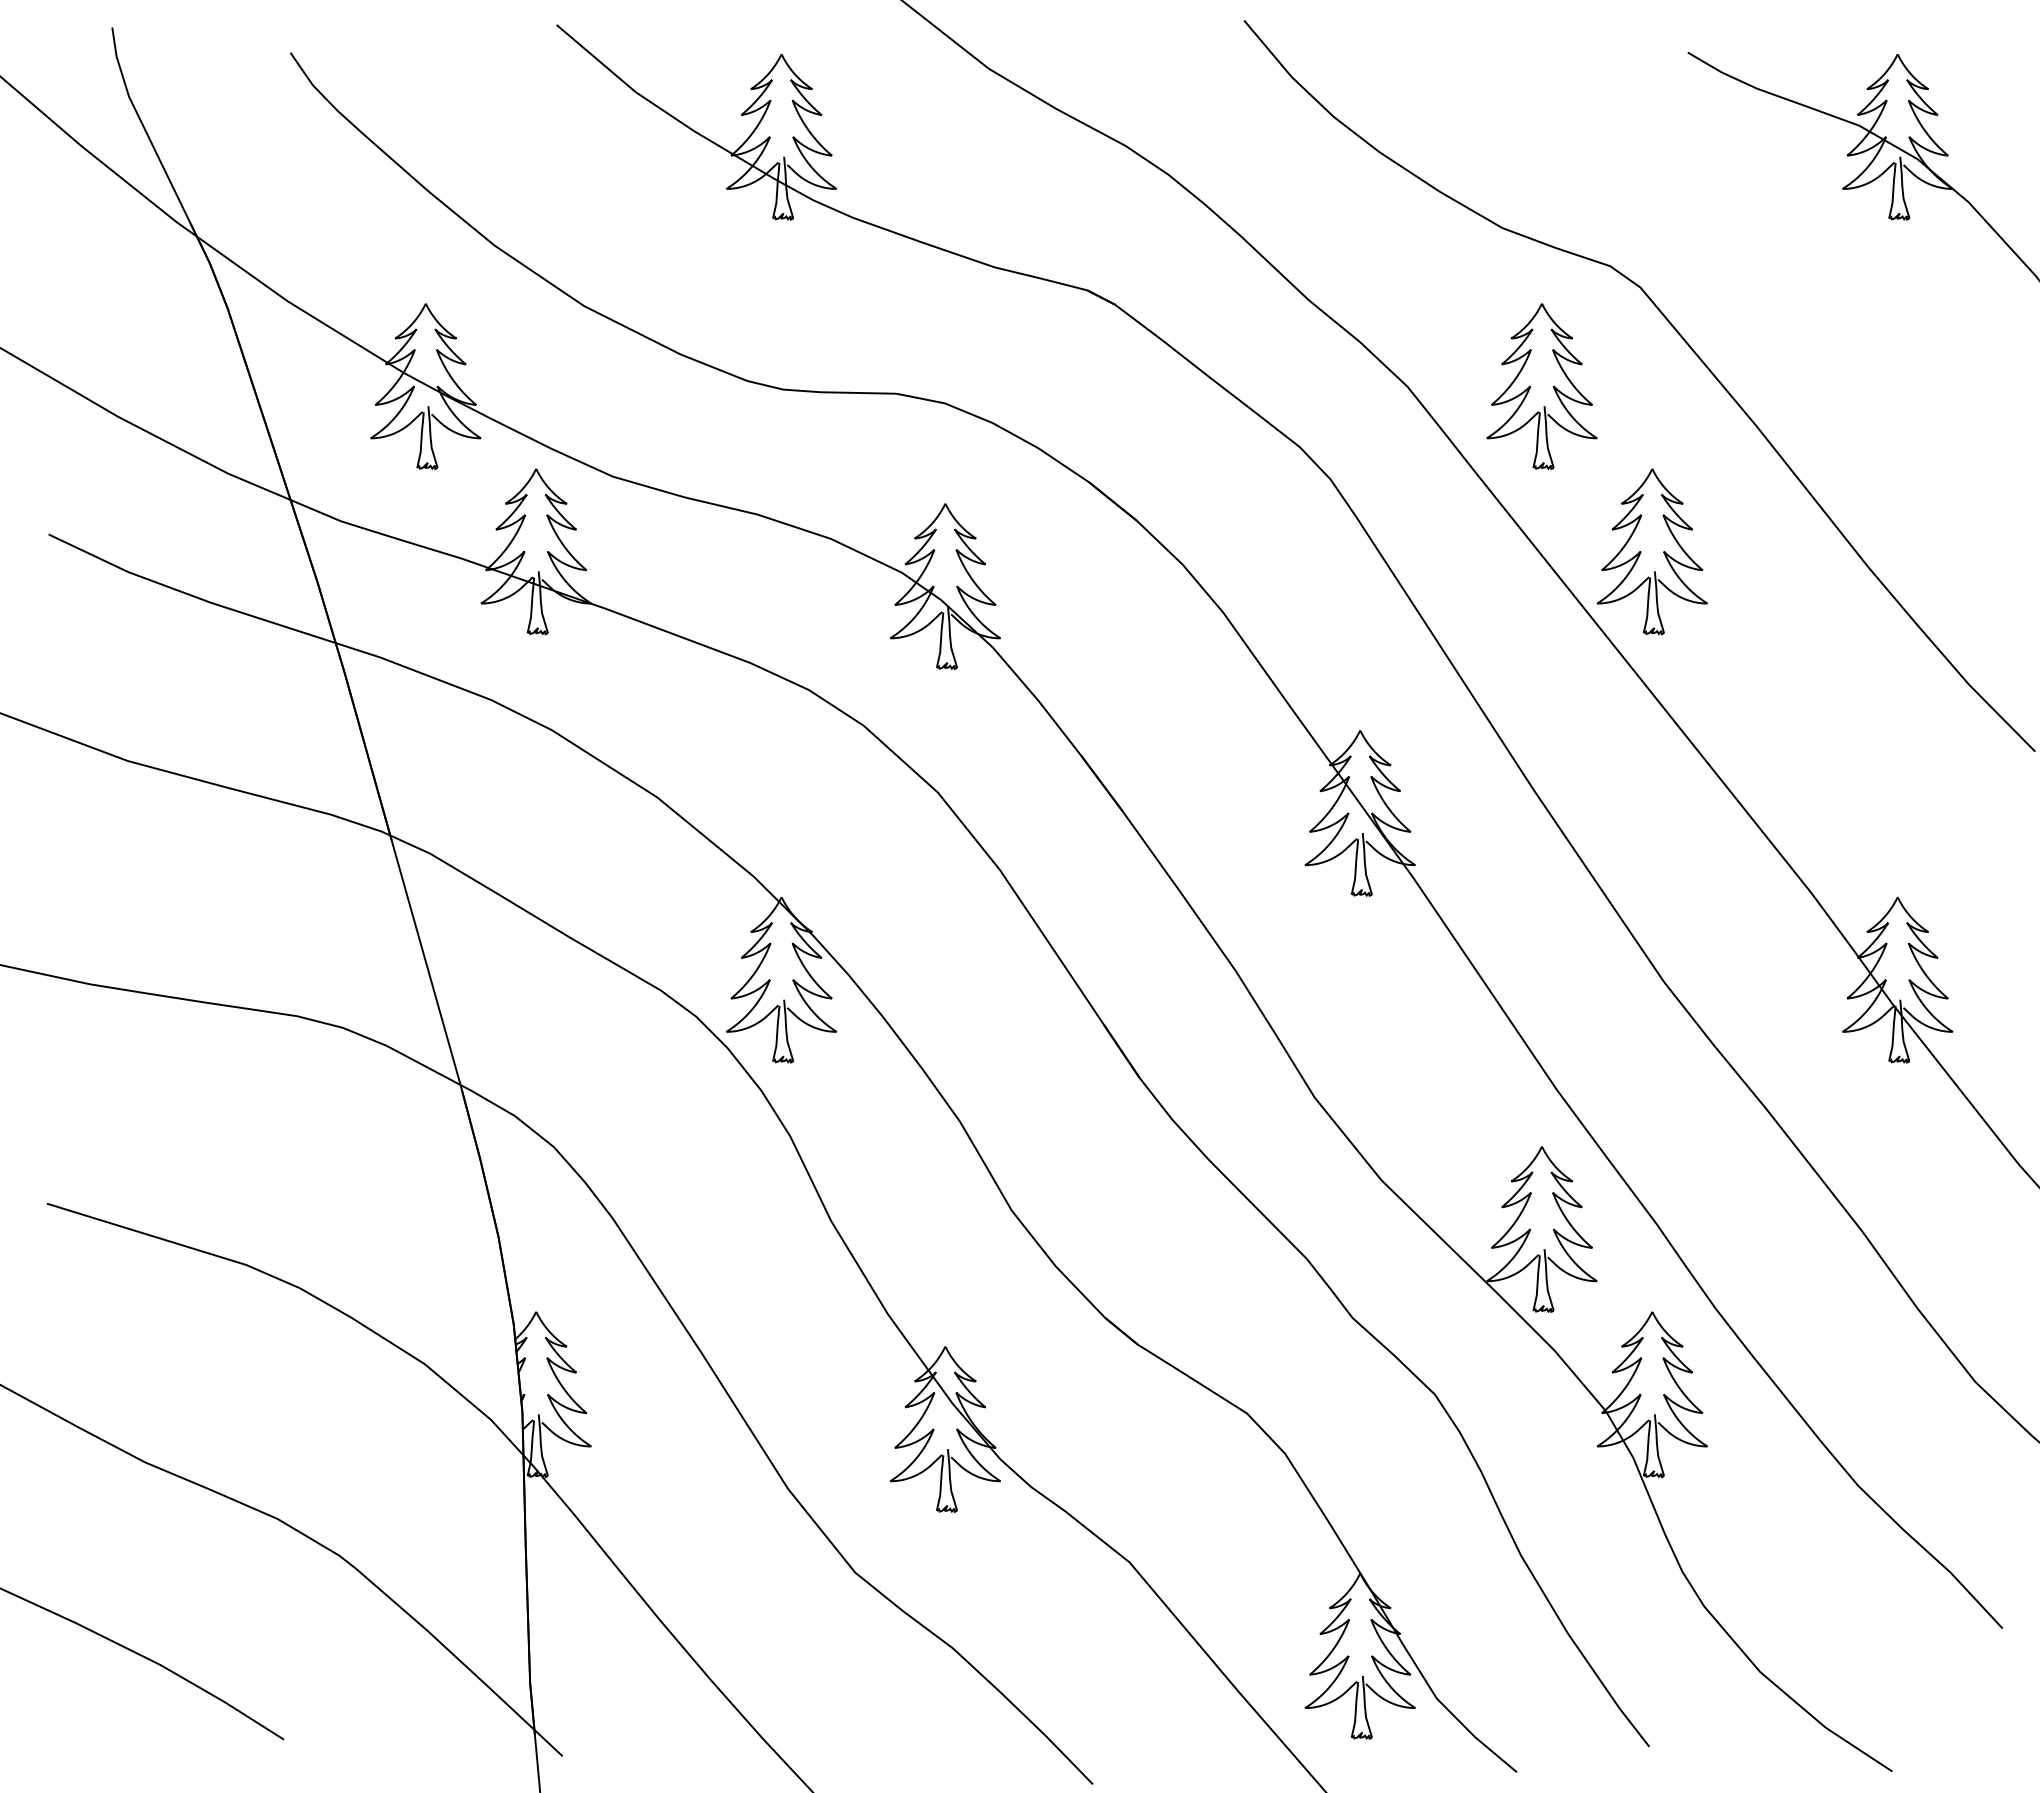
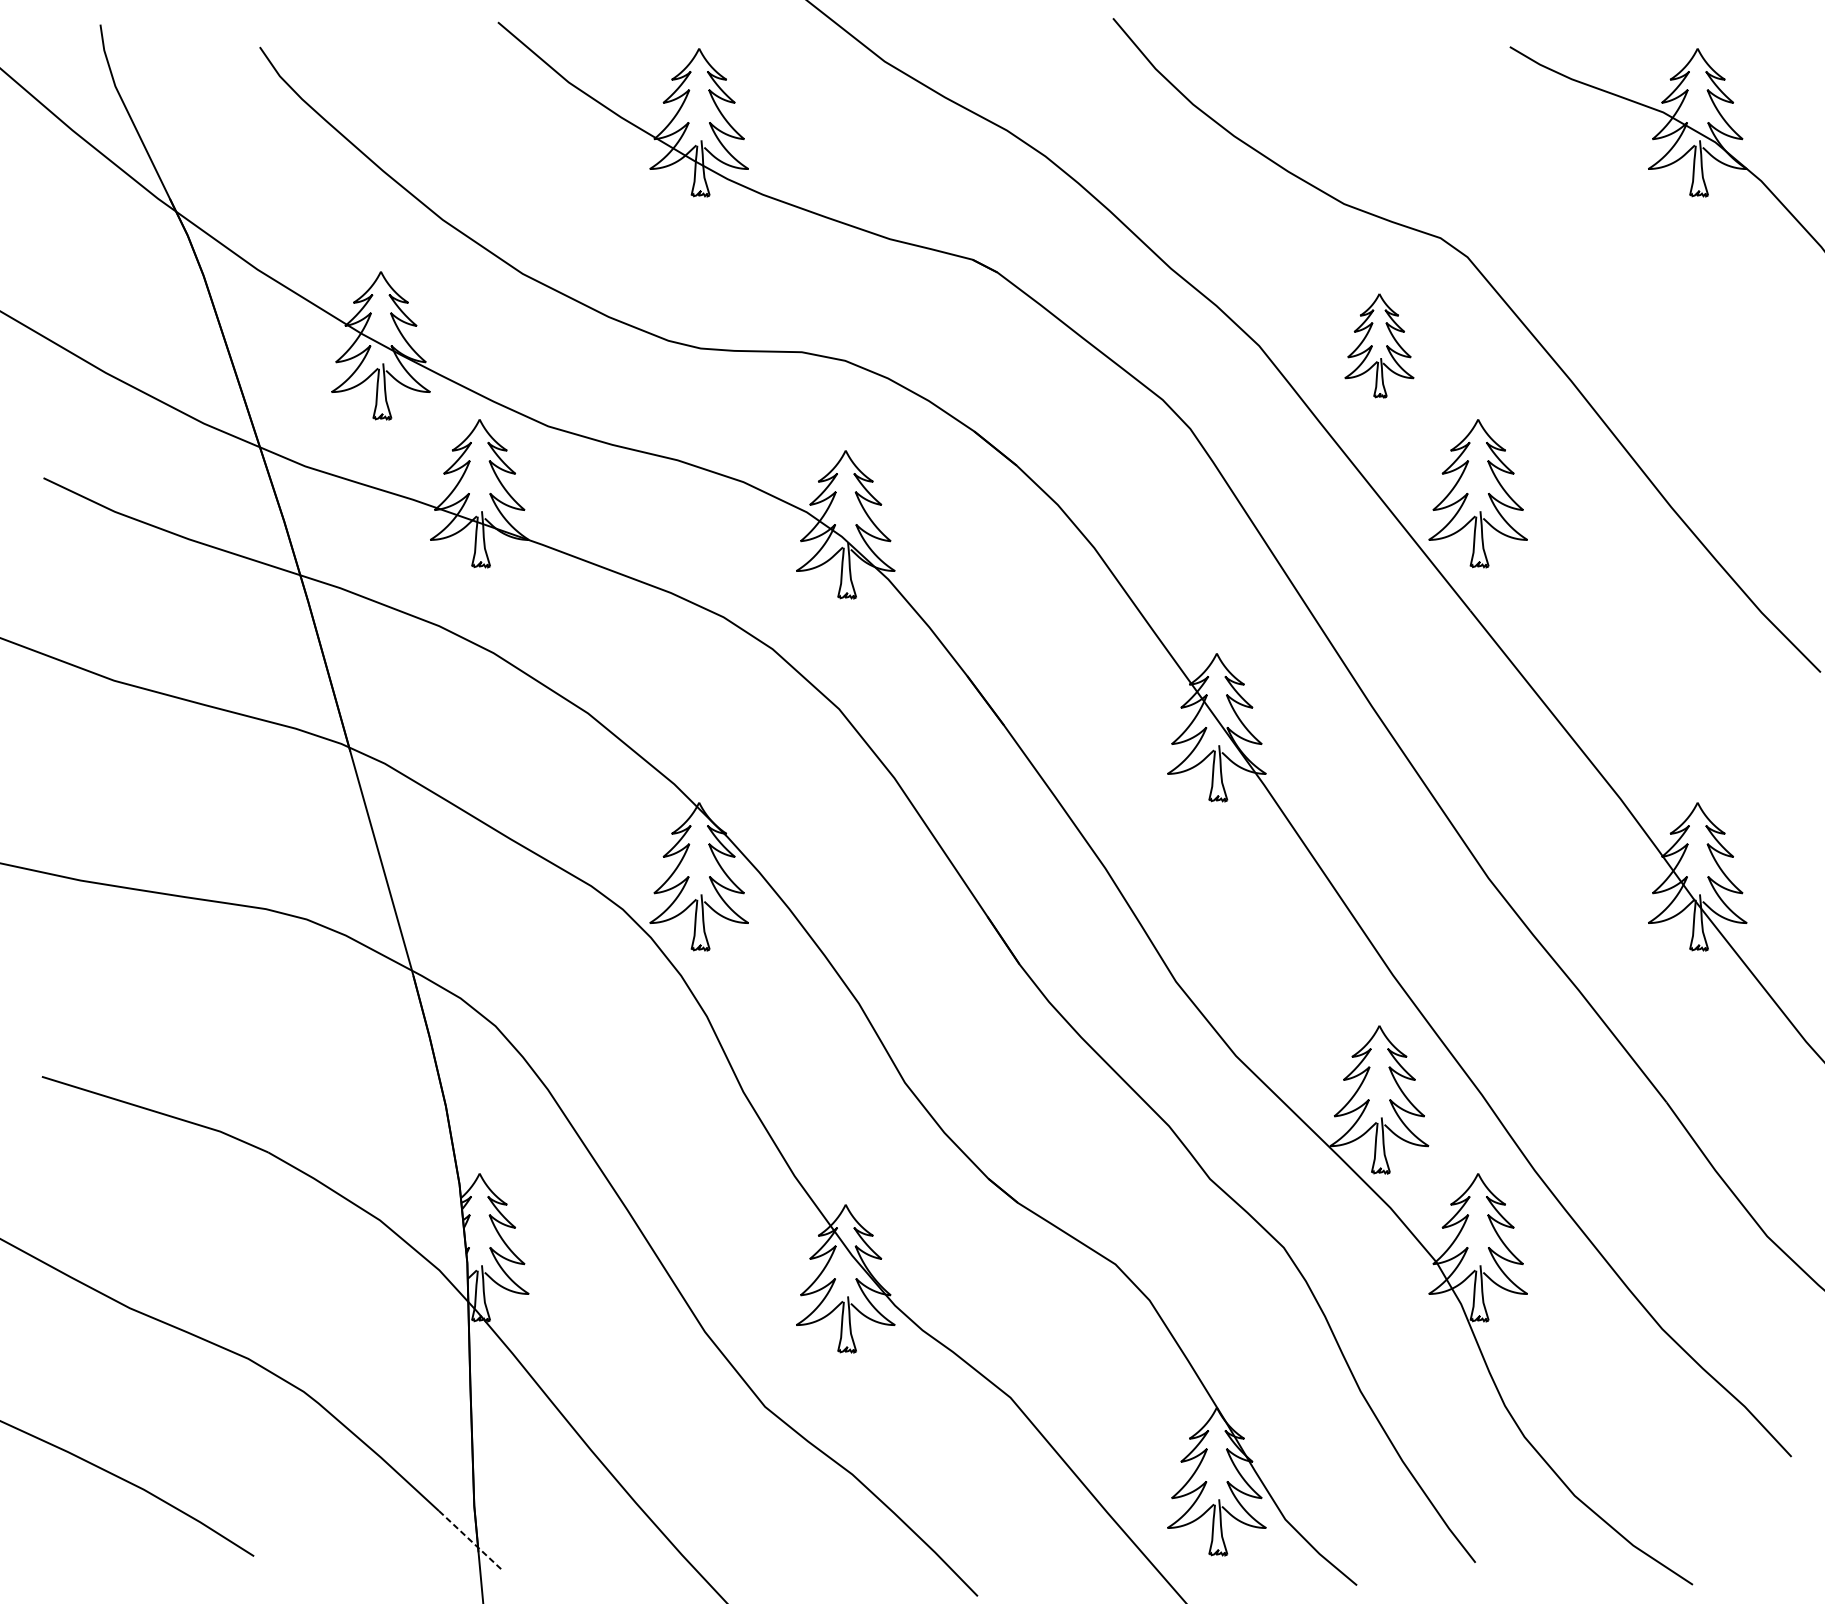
part: (1541, 386) -> (1379, 345), size x0.7
line: (527, 1723) -> (471, 1541), solid -> dashed

